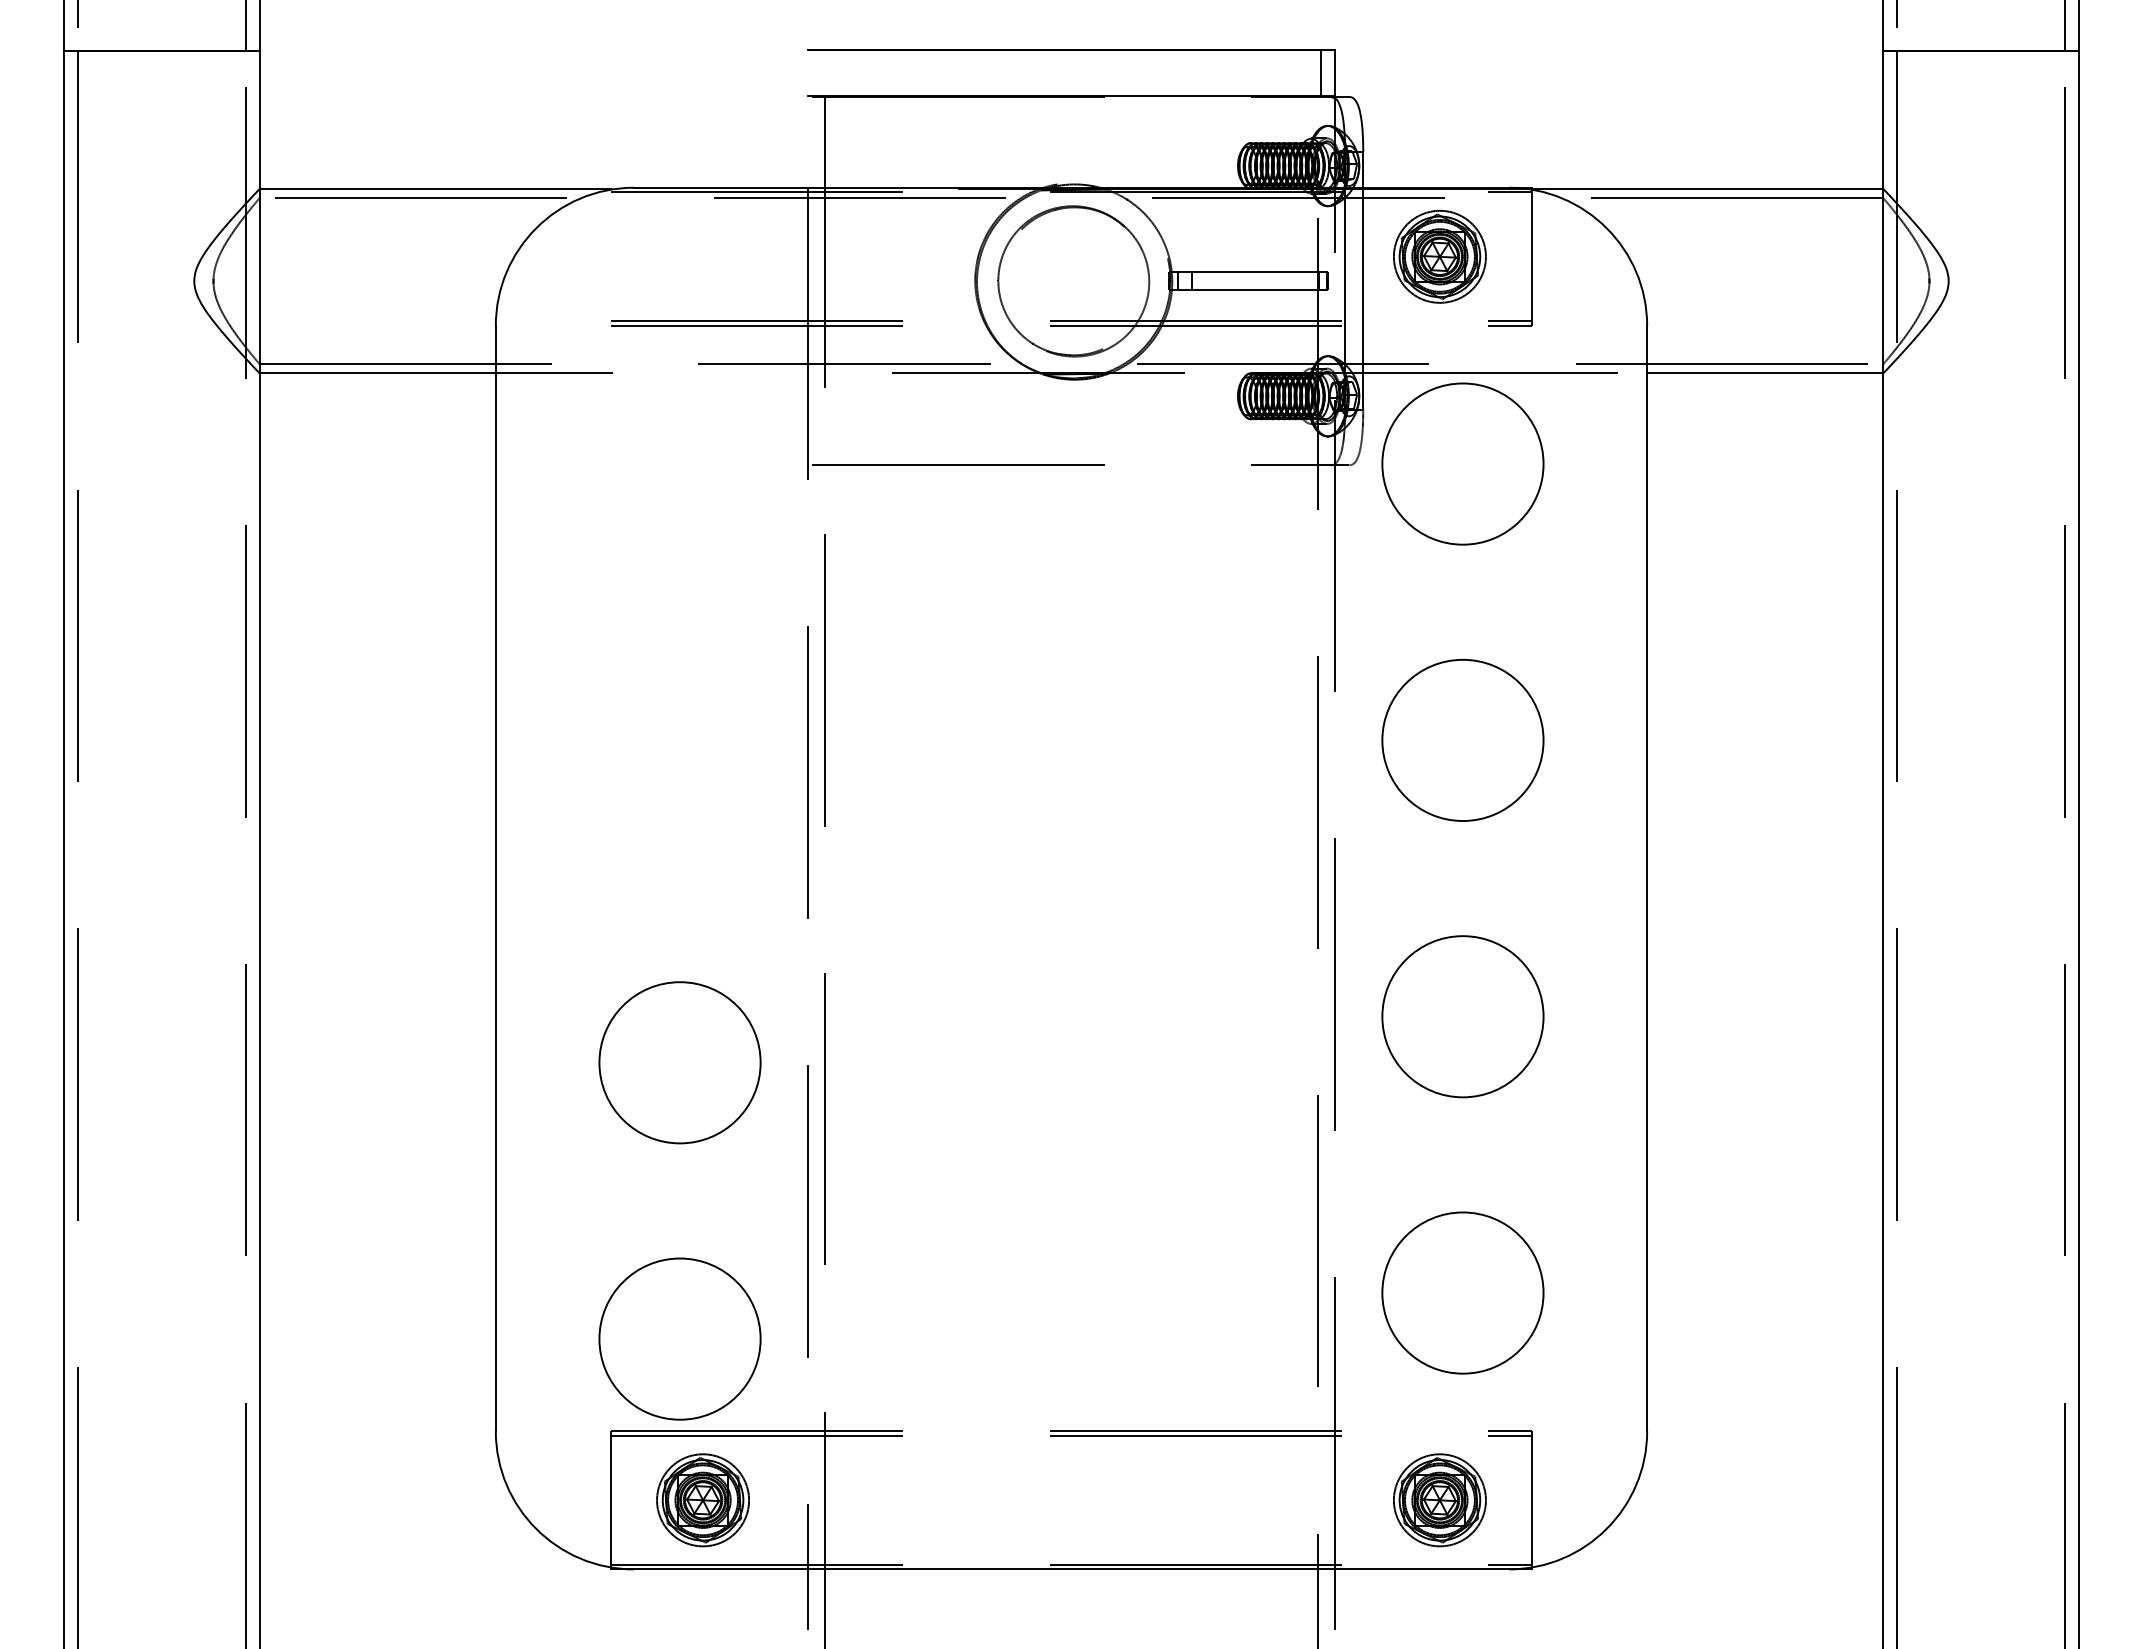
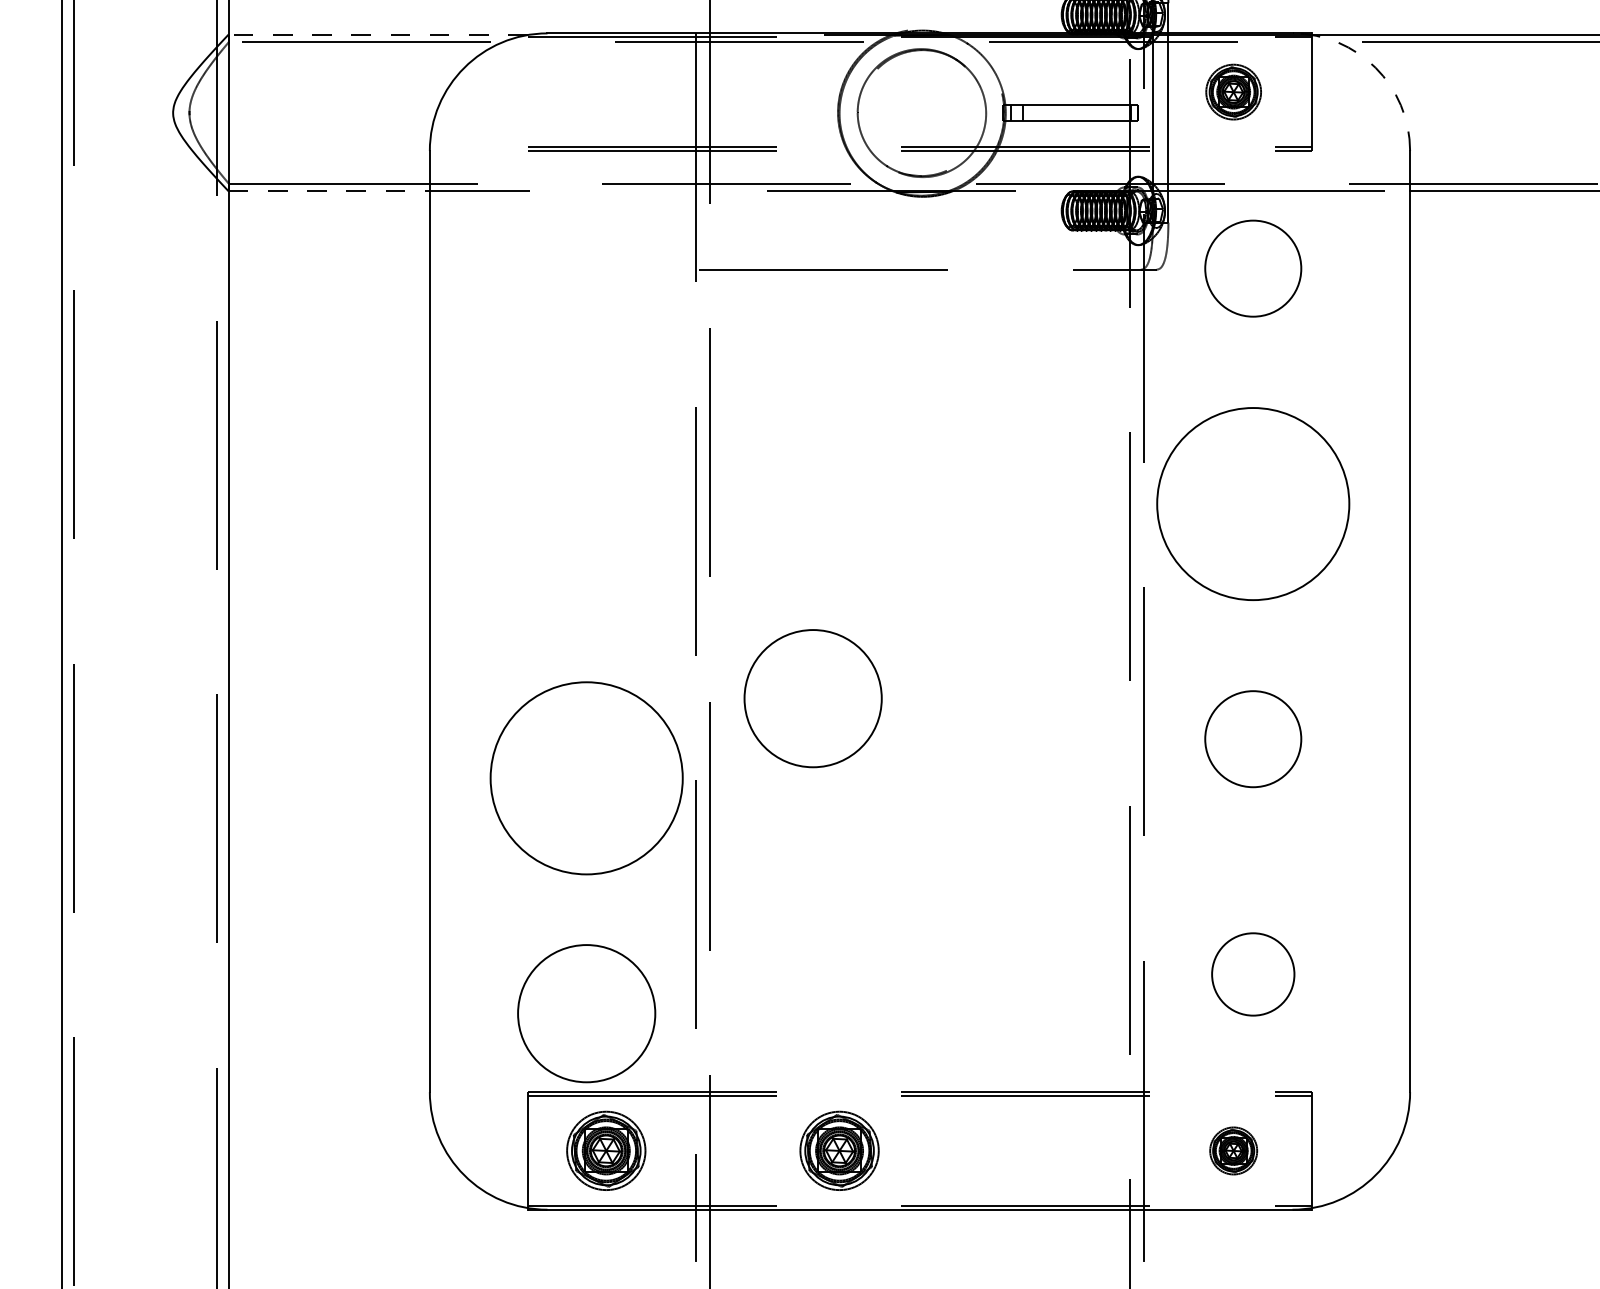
line: (435, 189) -> (378, 34), solid -> dashed
arc: (1606, 228) -> (1375, 68), solid -> dashed
part: (1439, 256) -> (1233, 91), size x0.7
line: (378, 373) -> (329, 191), solid -> dashed
circle: (1462, 463) -> (1252, 268), size x0.7
circle: (1462, 739) -> (1252, 503), size x1.4
circle: (945, 968) -> (812, 698), added
circle: (1462, 1016) -> (1252, 738), size x0.7
circle: (679, 1062) -> (586, 778), size x1.4
circle: (1462, 1292) -> (1252, 973), size x0.6
part: (976, 1500) -> (839, 1151), added
part: (1439, 1500) -> (1233, 1151), size x0.6

